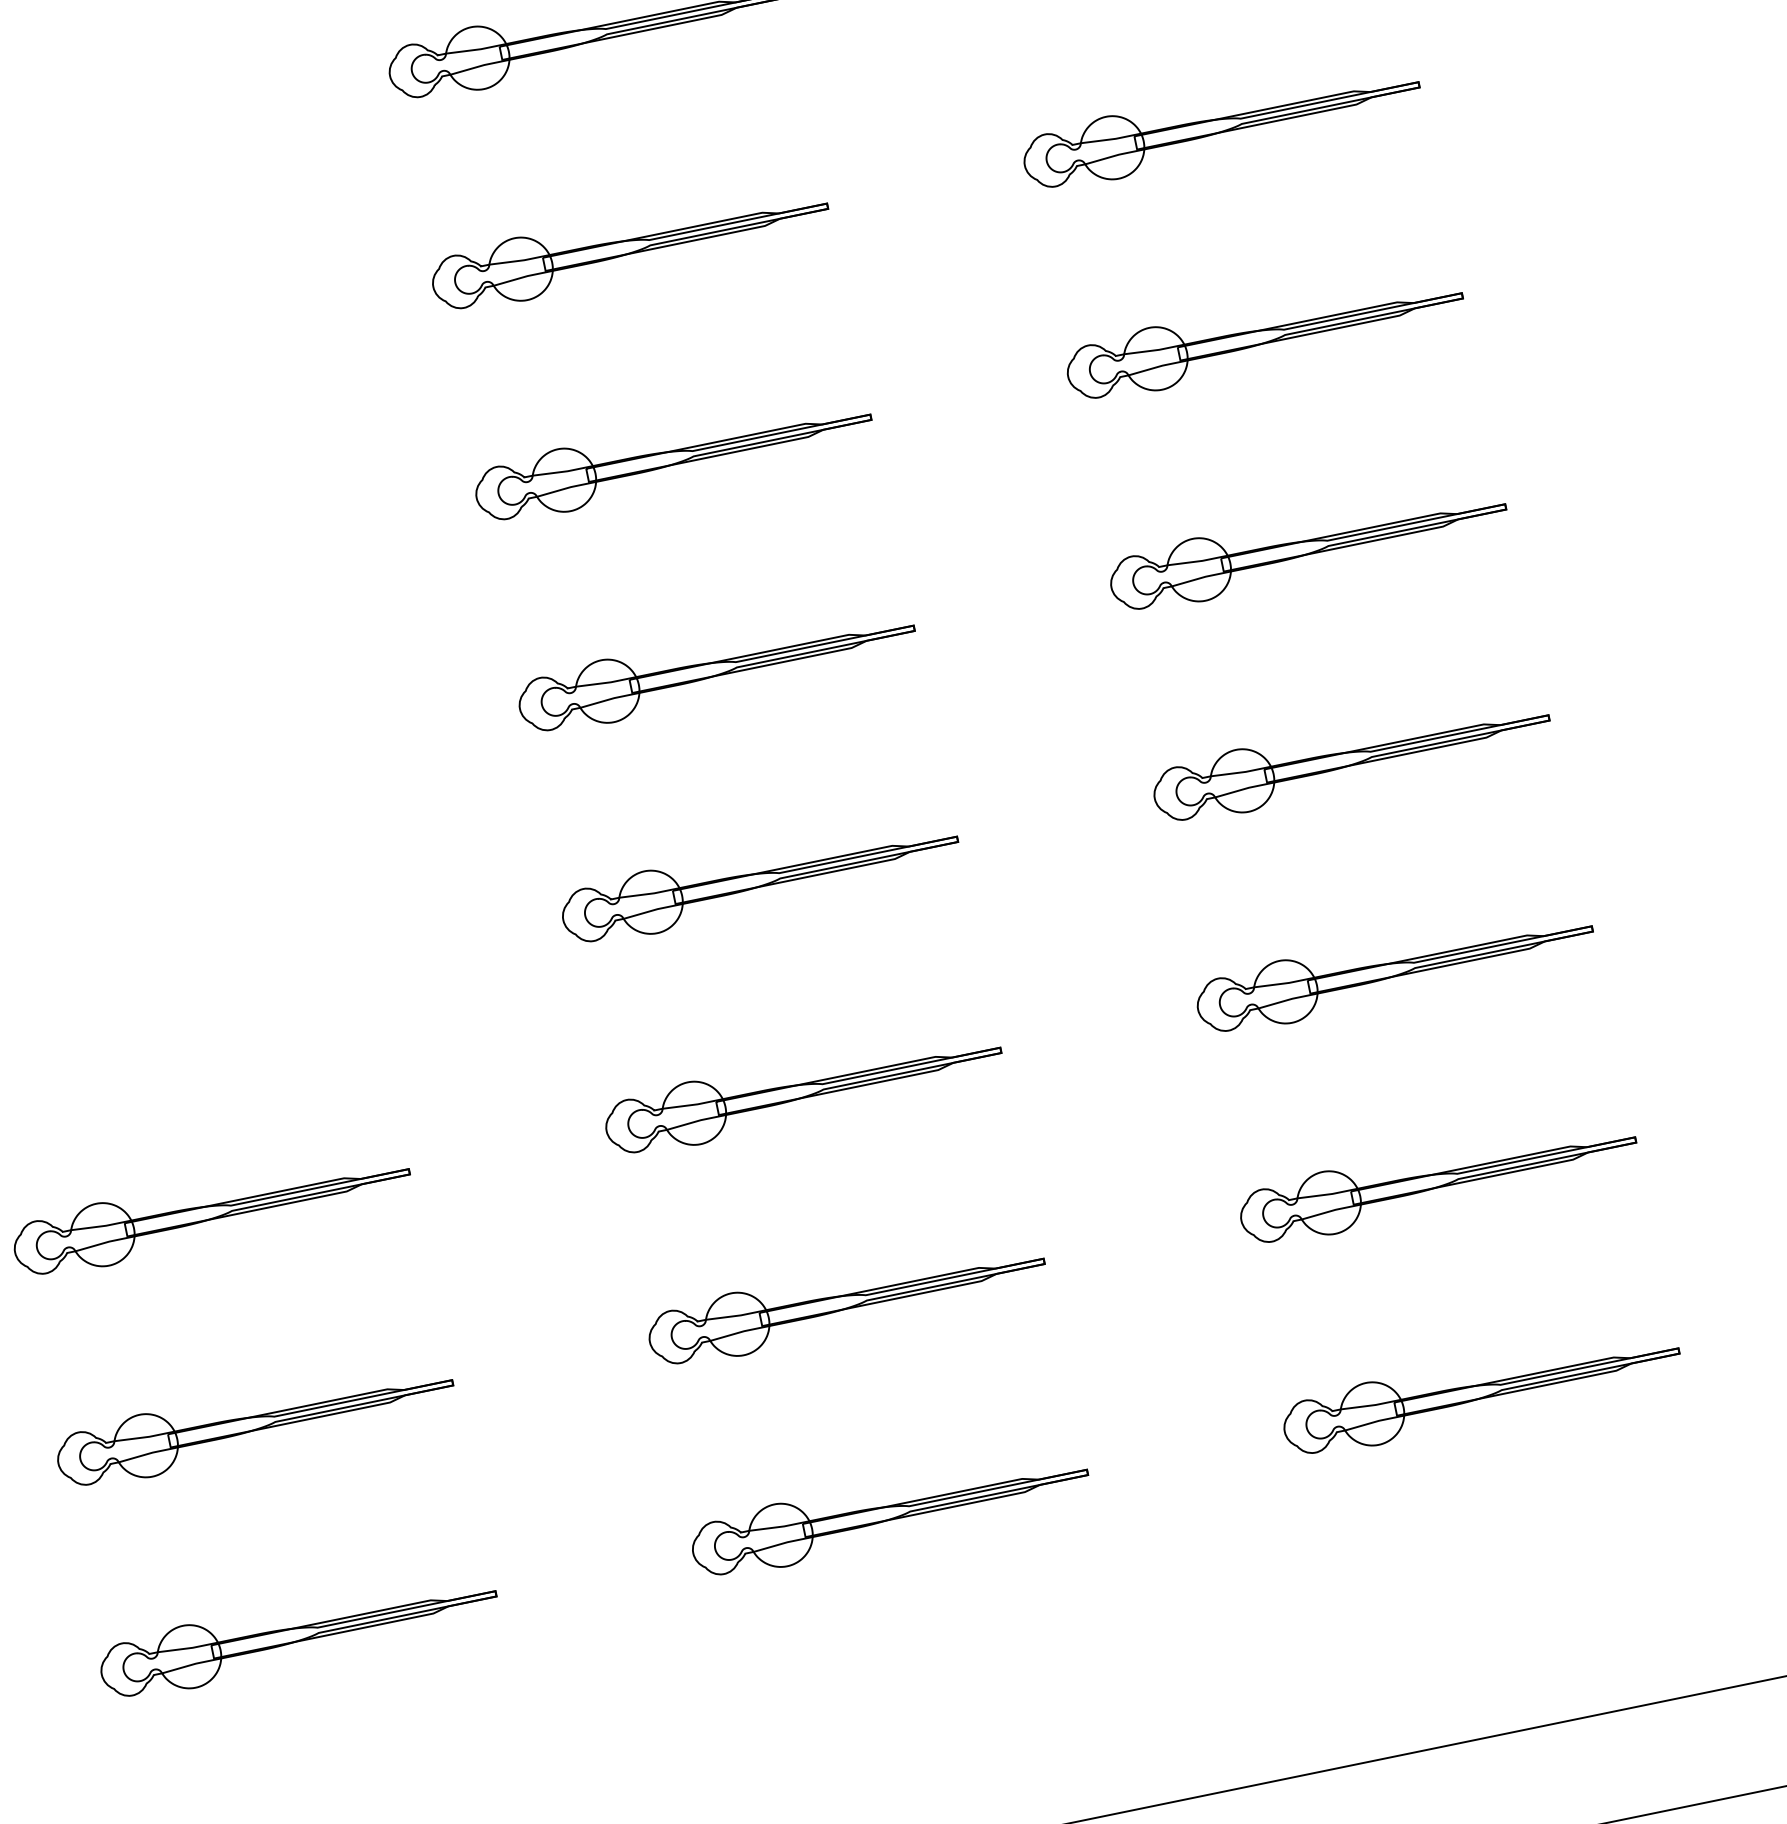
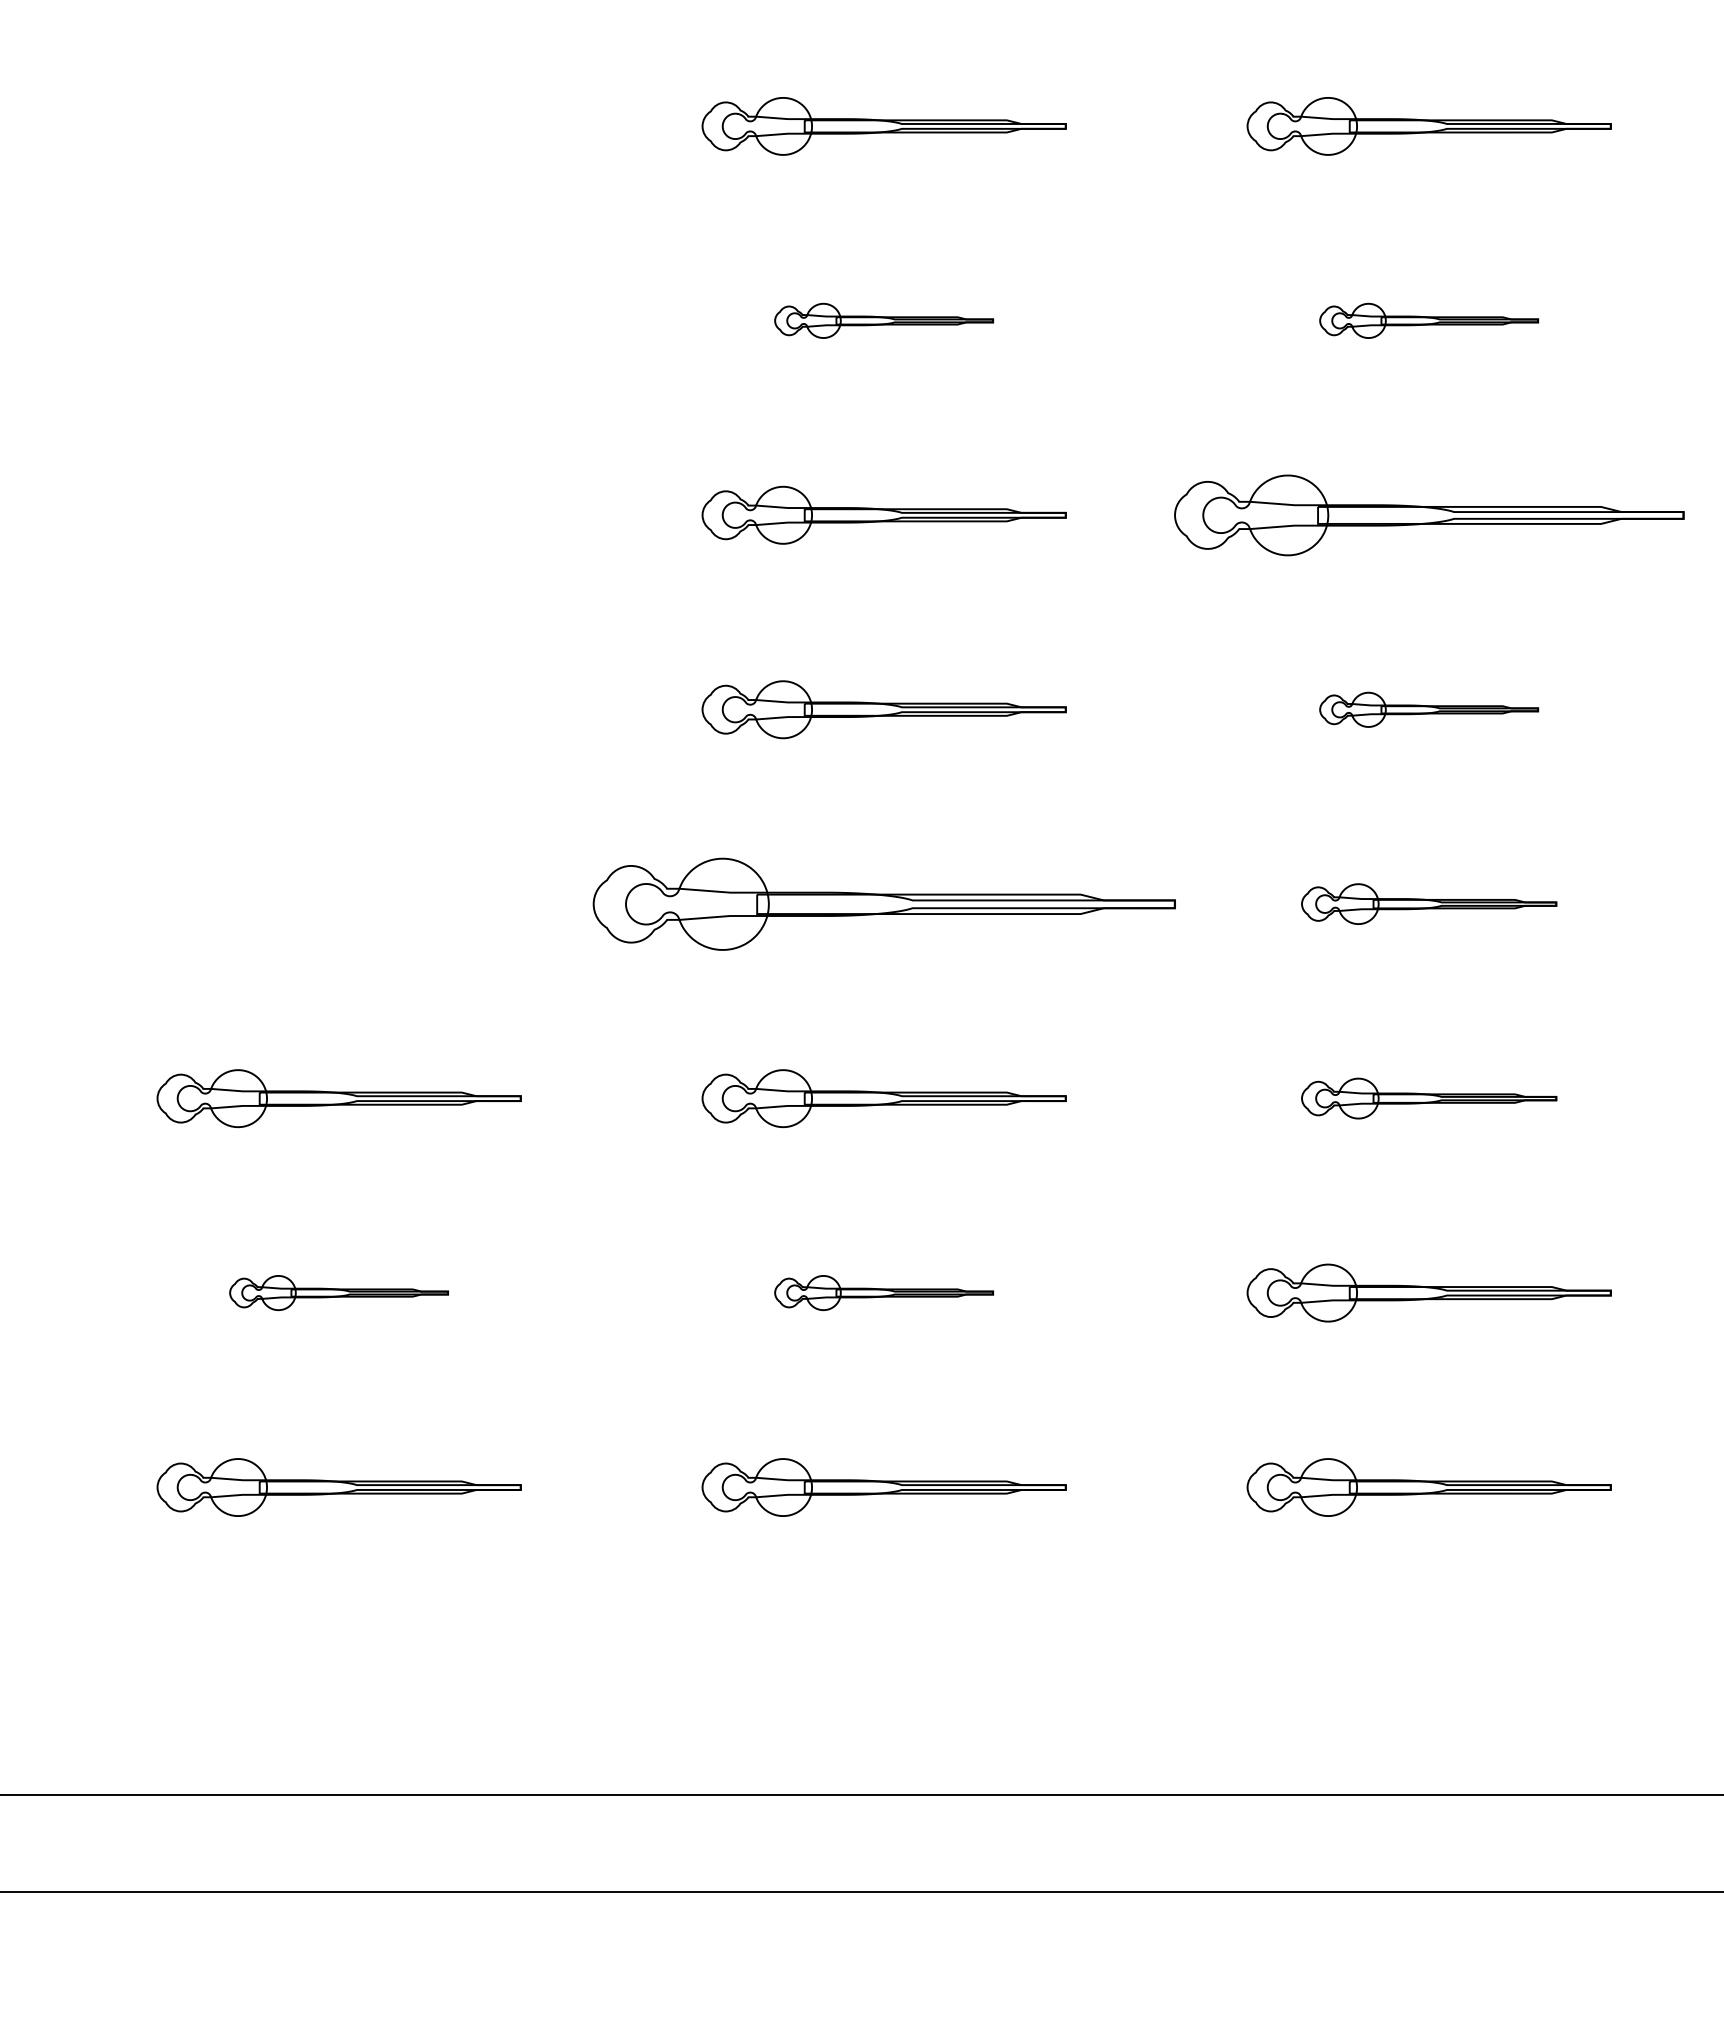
part: (1221, 125) -> (1428, 320), size x0.6
part: (629, 246) -> (883, 320), size x0.6
part: (1264, 335) -> (1428, 514), size x1.4
part: (1307, 547) -> (1428, 709), size x0.6
part: (1351, 757) -> (1428, 903), size x0.7
part: (759, 879) -> (883, 903), size x1.6
part: (1394, 969) -> (1428, 1098), size x0.7
part: (846, 1301) -> (883, 1292), size x0.6
part: (254, 1422) -> (338, 1292), size x0.6

